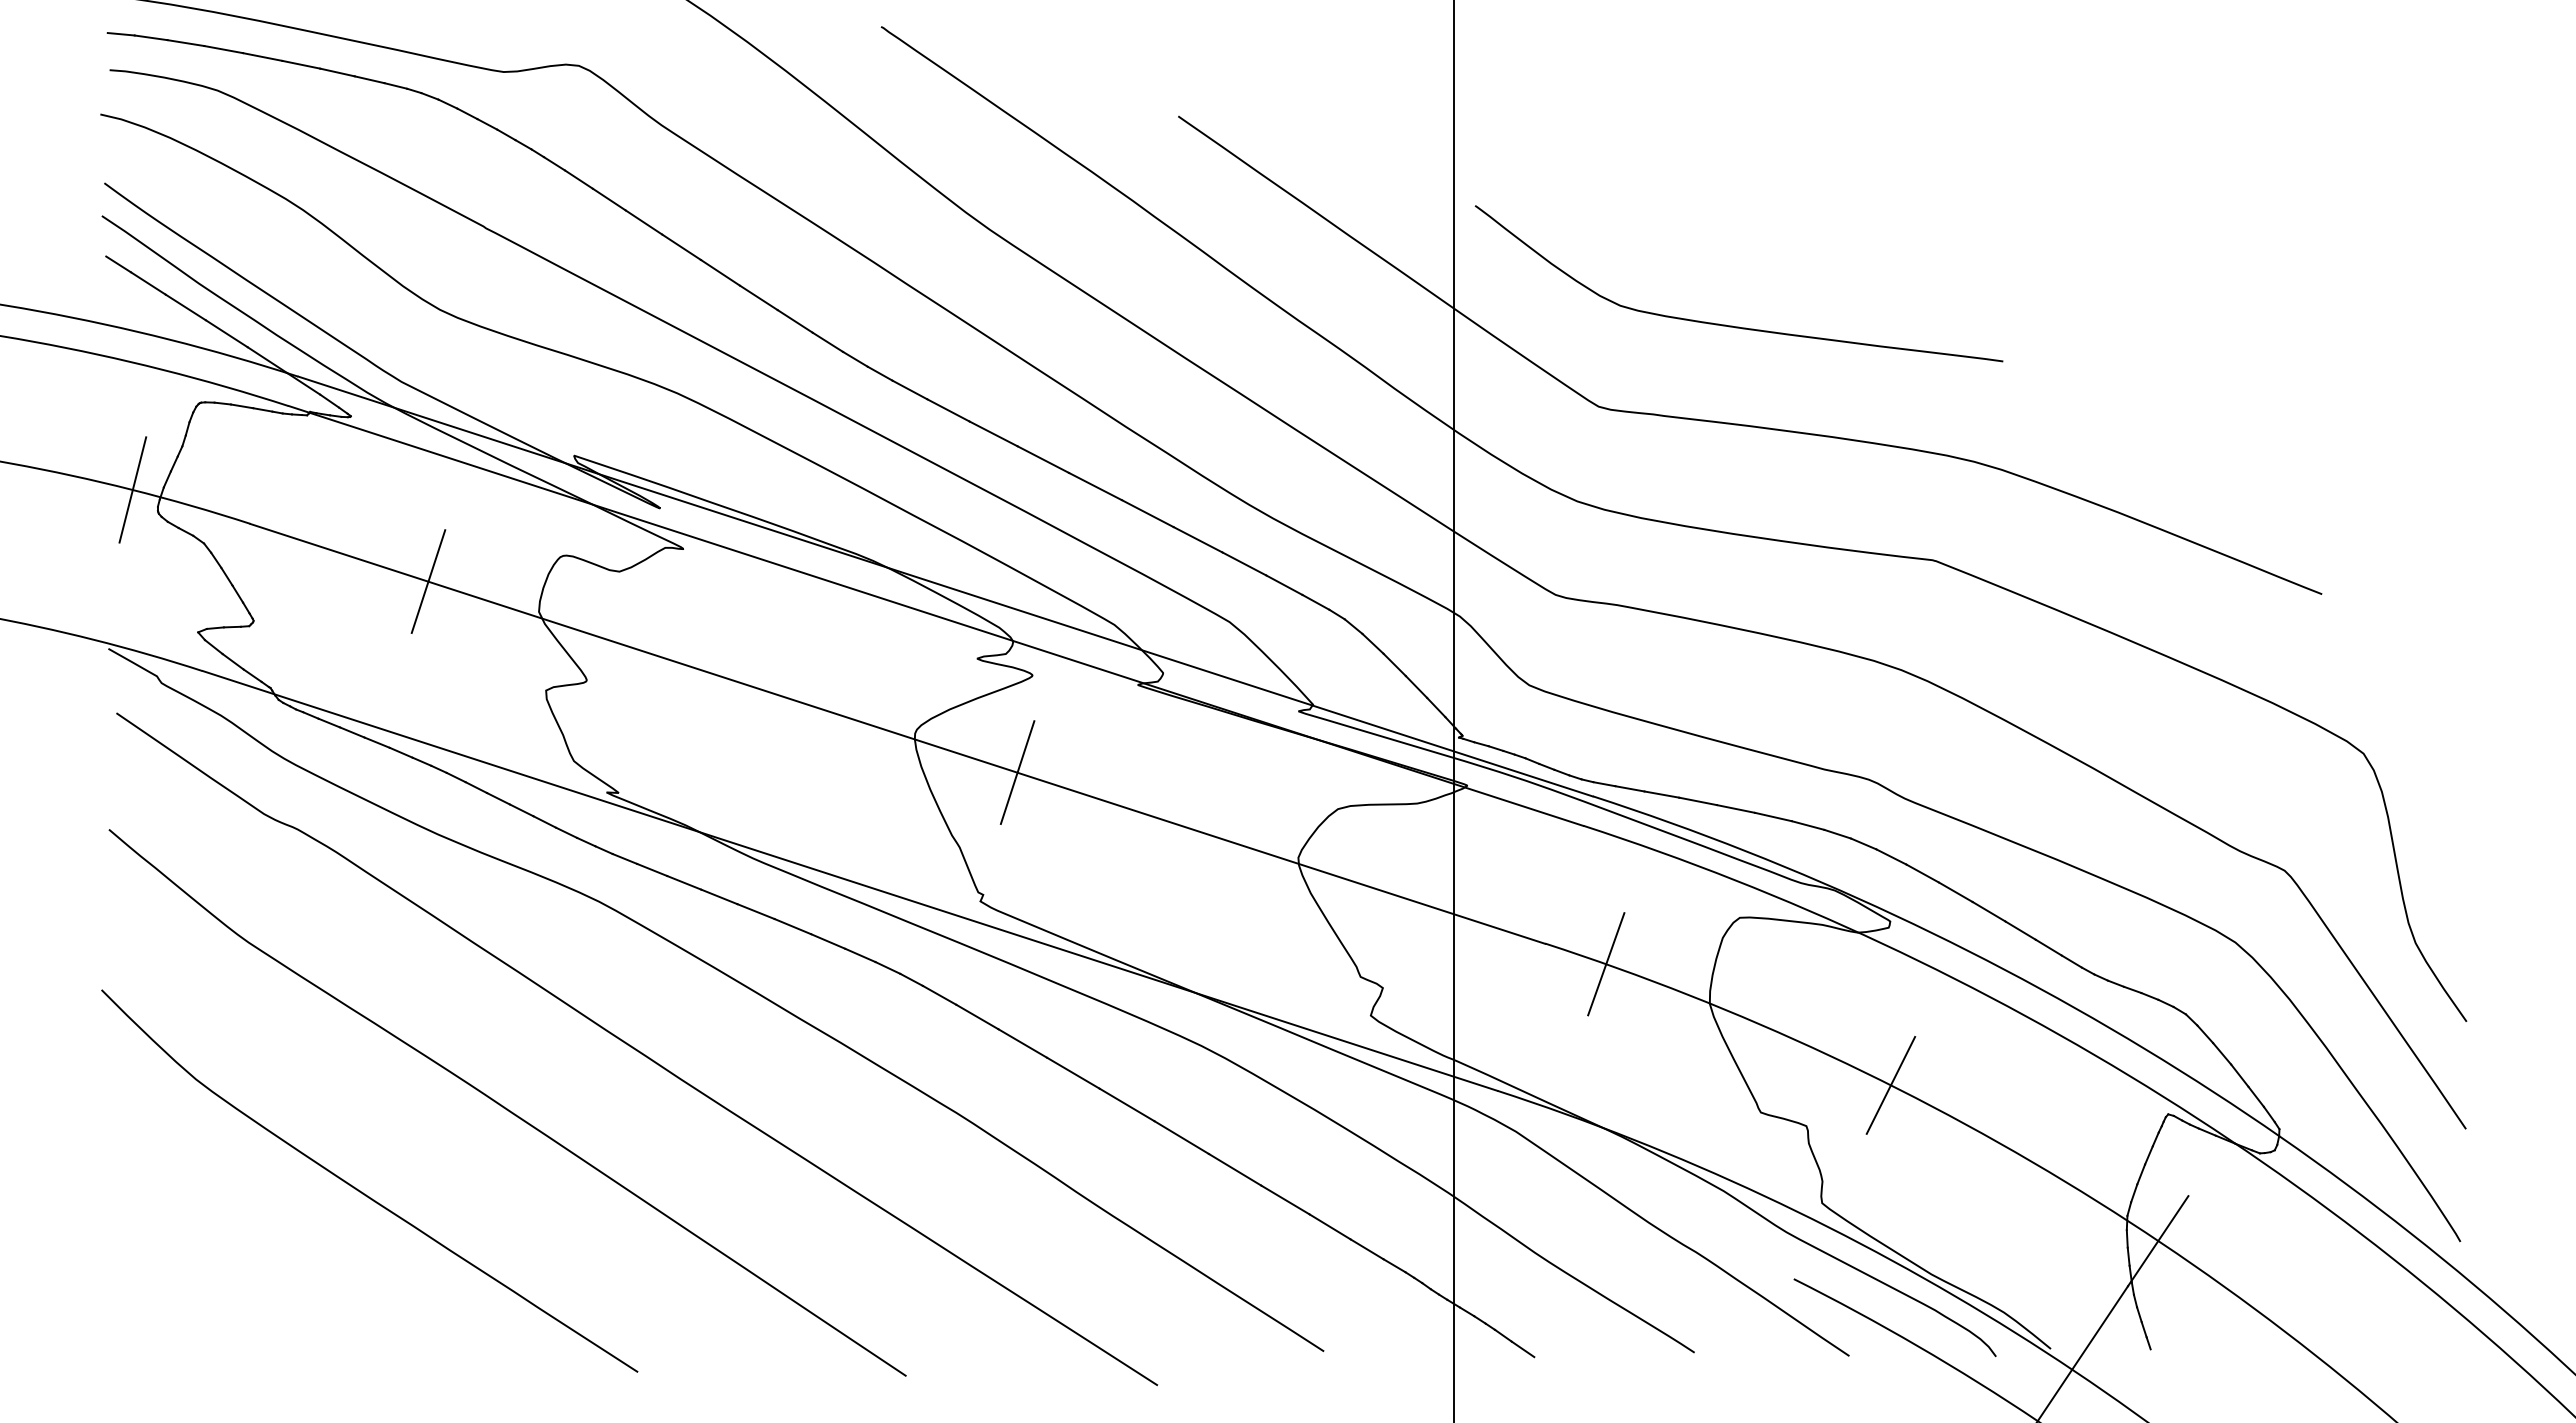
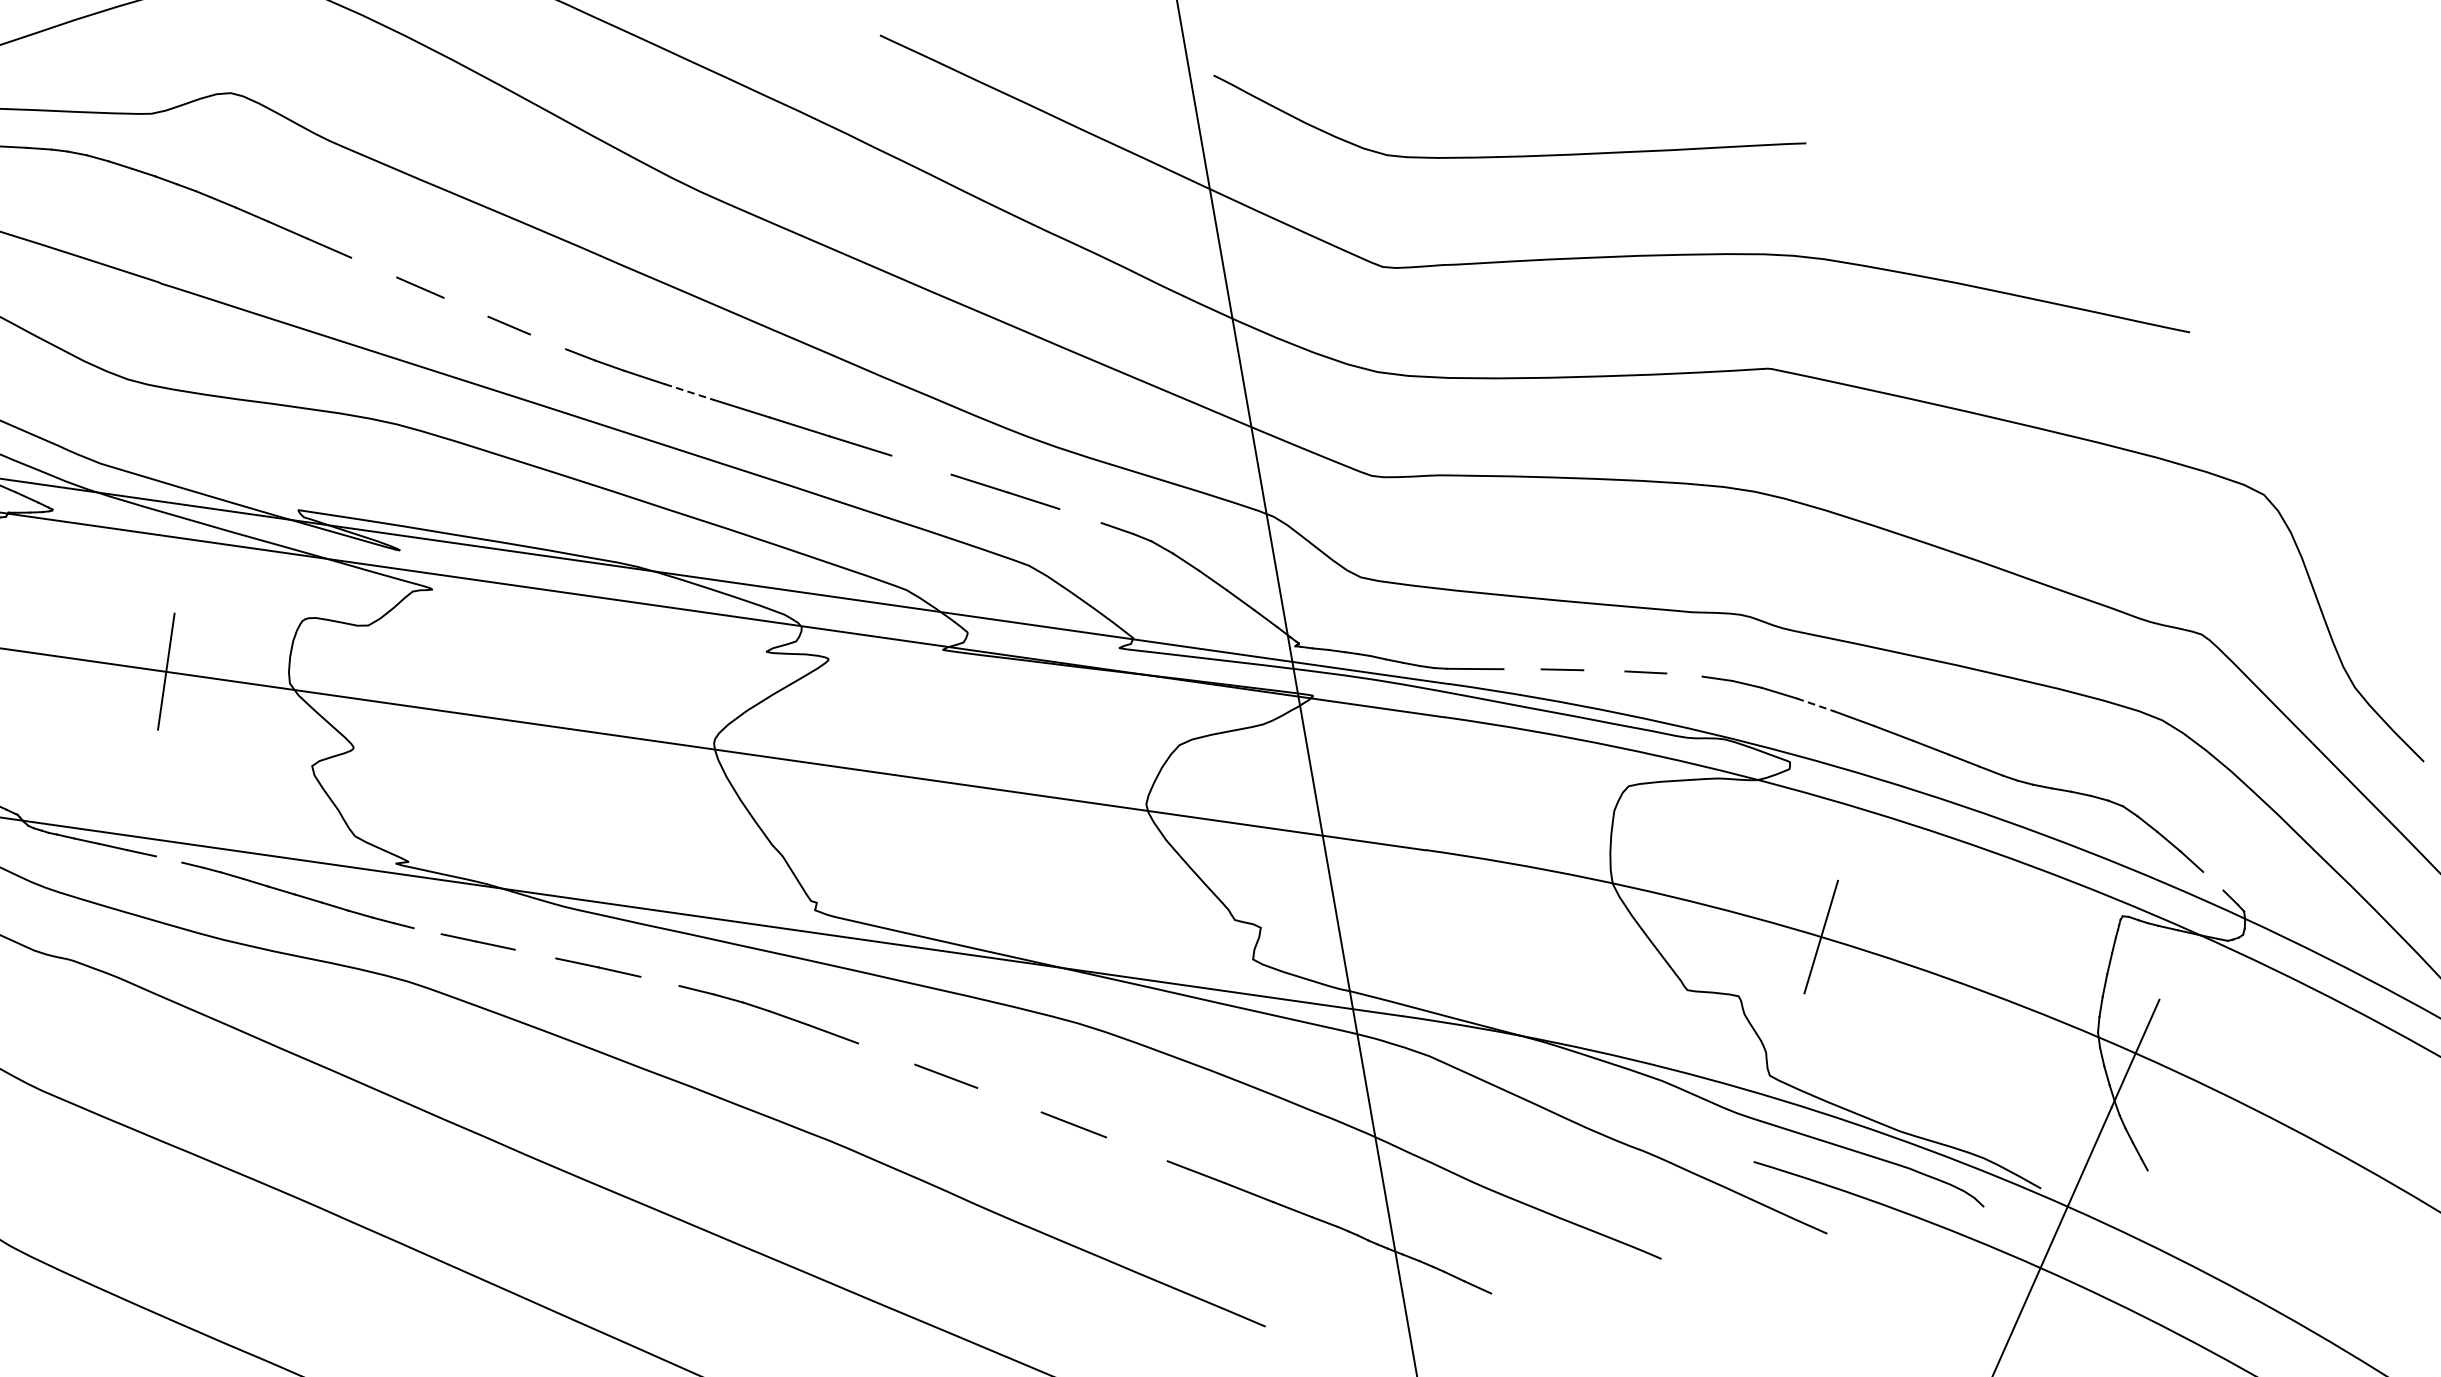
line: (681, 246) -> (373, 266), removed
line: (758, 297) -> (465, 306), removed
line: (827, 341) -> (547, 341), removed
line: (948, 410) -> (689, 392), solid -> dashed
line: (1147, 513) -> (921, 465), removed
line: (1284, 584) -> (1080, 515), removed
line: (400, 752) -> (168, 859), removed
line: (1017, 772) -> (830, 765), removed
line: (1661, 794) -> (1522, 669), removed
line: (1735, 808) -> (1603, 670), removed
line: (1807, 825) -> (1683, 675), removed
line: (624, 858) -> (427, 930), removed
line: (1922, 873) -> (1815, 704), solid -> dashed
line: (719, 896) -> (535, 953), removed
line: (828, 941) -> (660, 981), removed
line: (1606, 964) -> (1495, 860), removed
line: (1022, 1043) -> (886, 1054), removed
line: (2255, 1096) -> (2212, 880), removed
line: (1126, 1104) -> (1008, 1099), removed
line: (1234, 1169) -> (1136, 1149), removed

